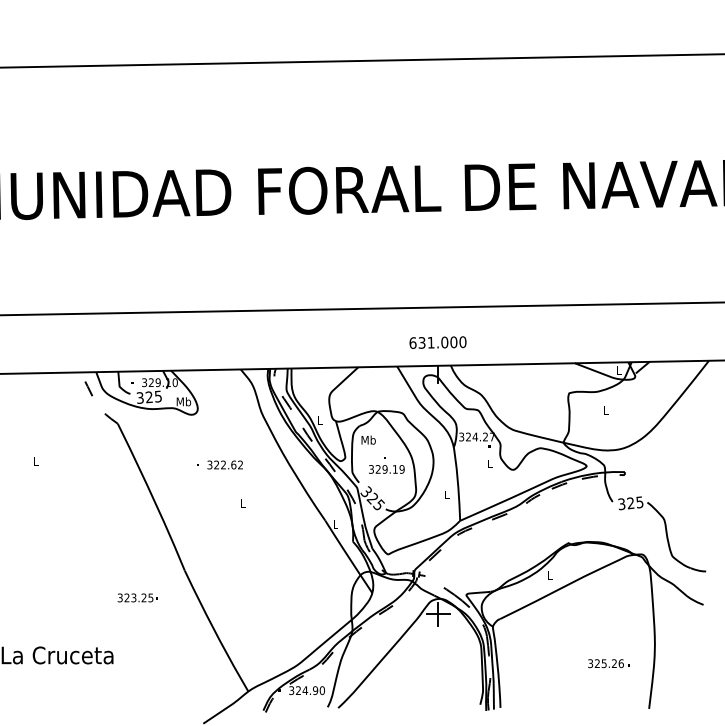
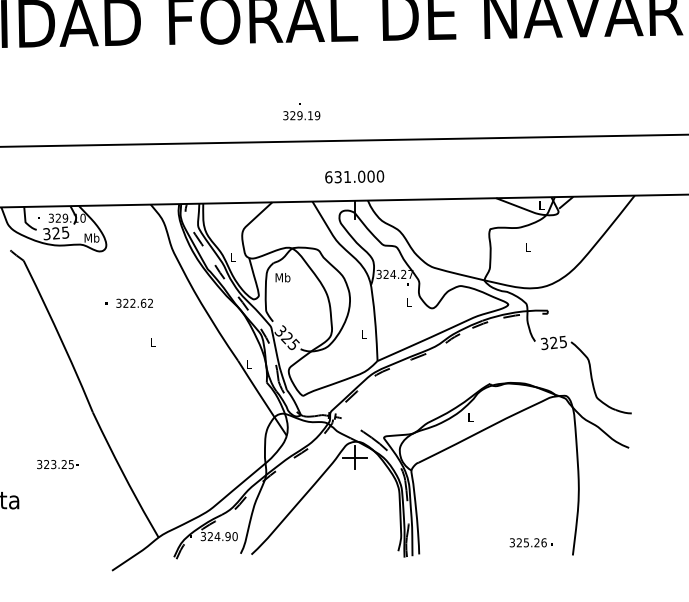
text: (386, 465) -> (301, 111), moved
text: (137, 597) -> (57, 464), moved
text: (608, 663) -> (530, 542), moved

